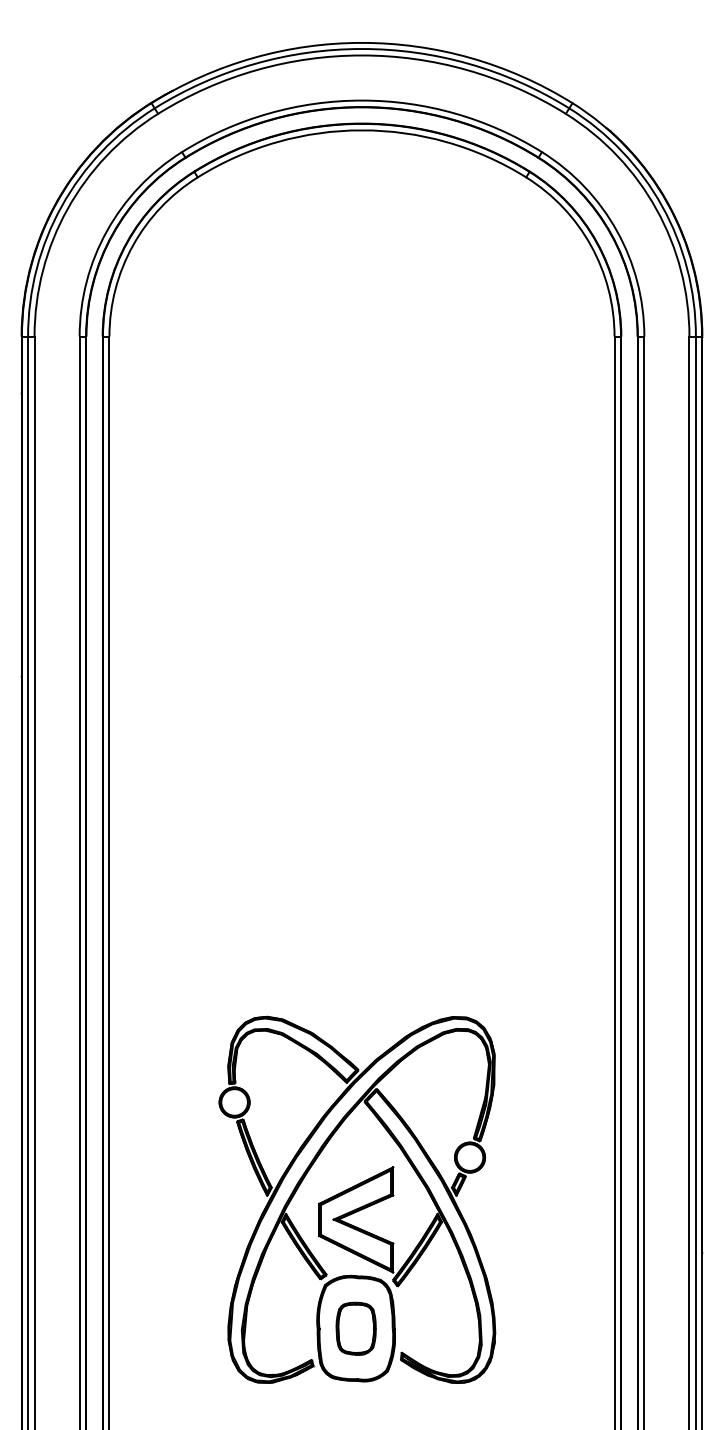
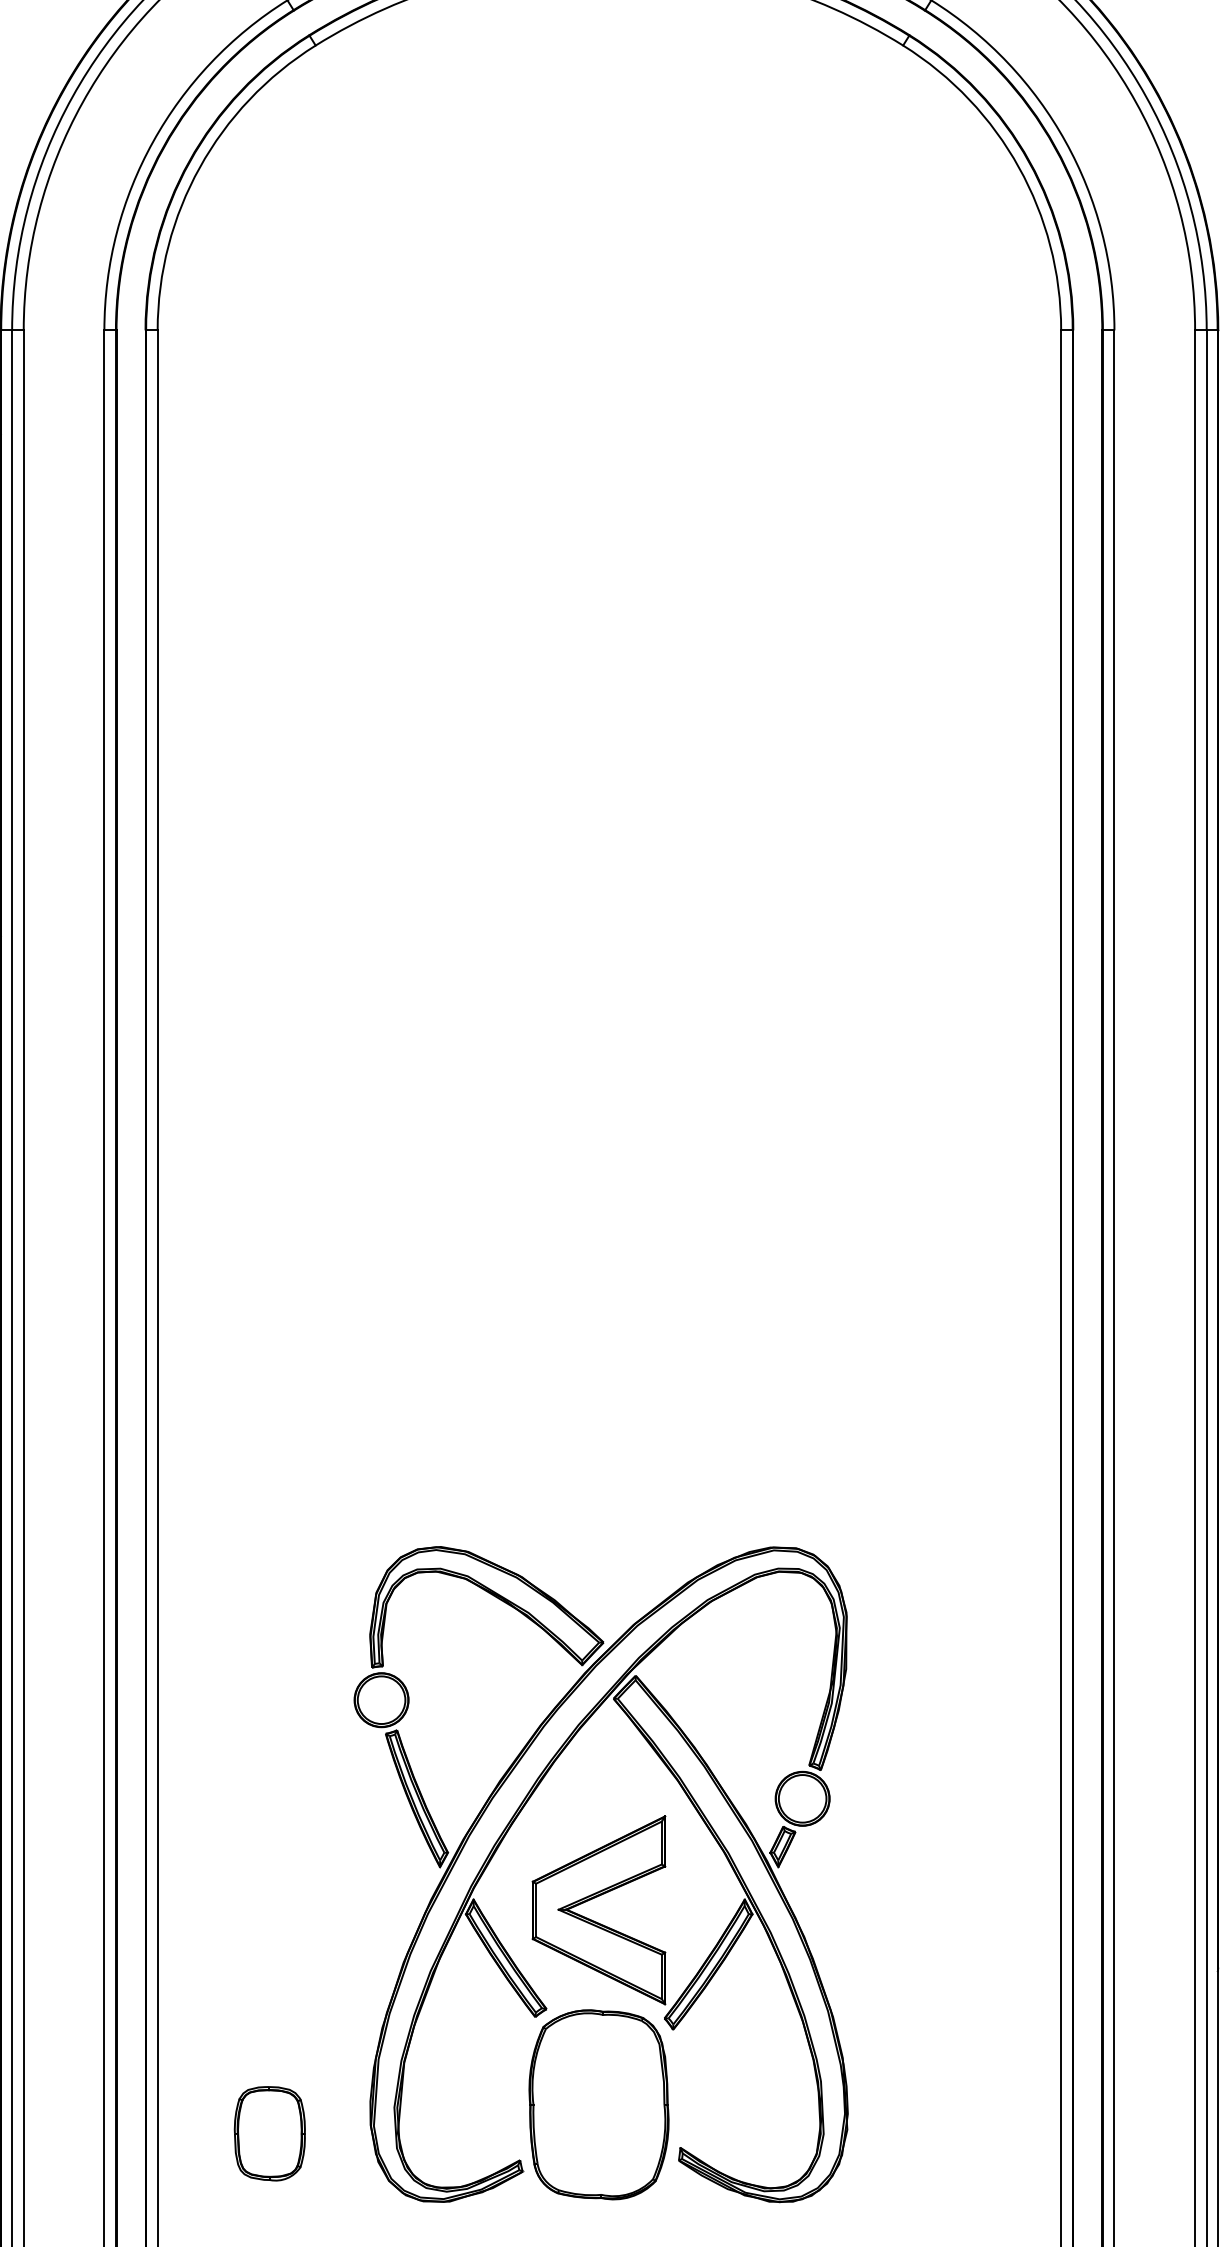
part: (355, 1328) -> (268, 2133), moved

